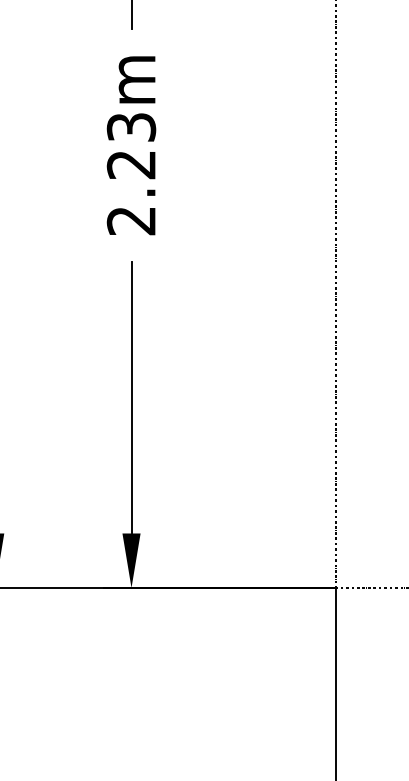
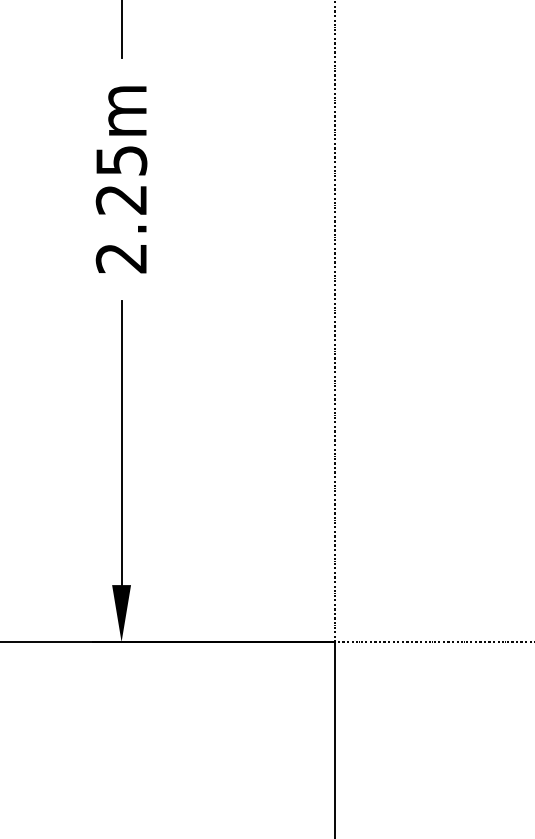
text: (130, 127) -> (120, 160), 2.23m -> 2.25m

